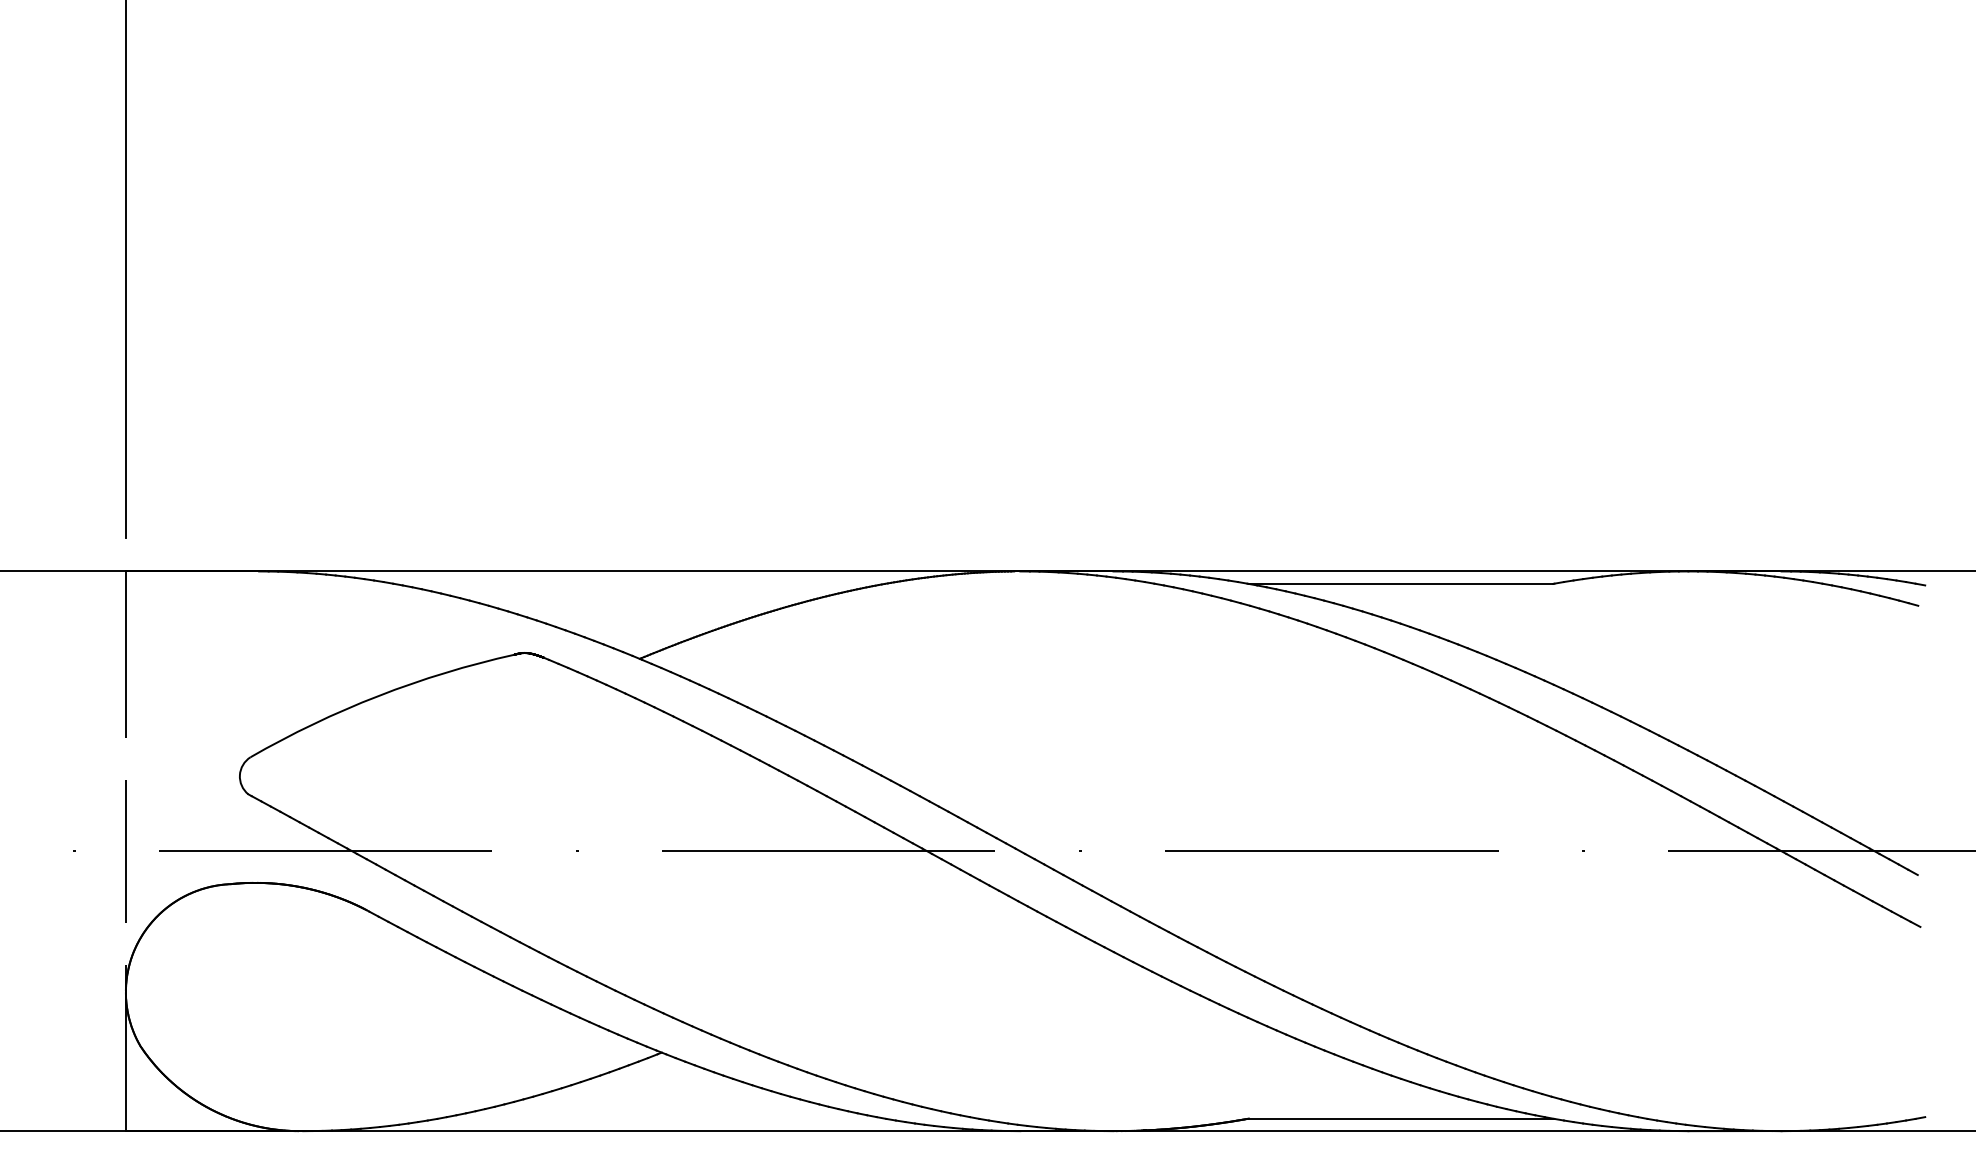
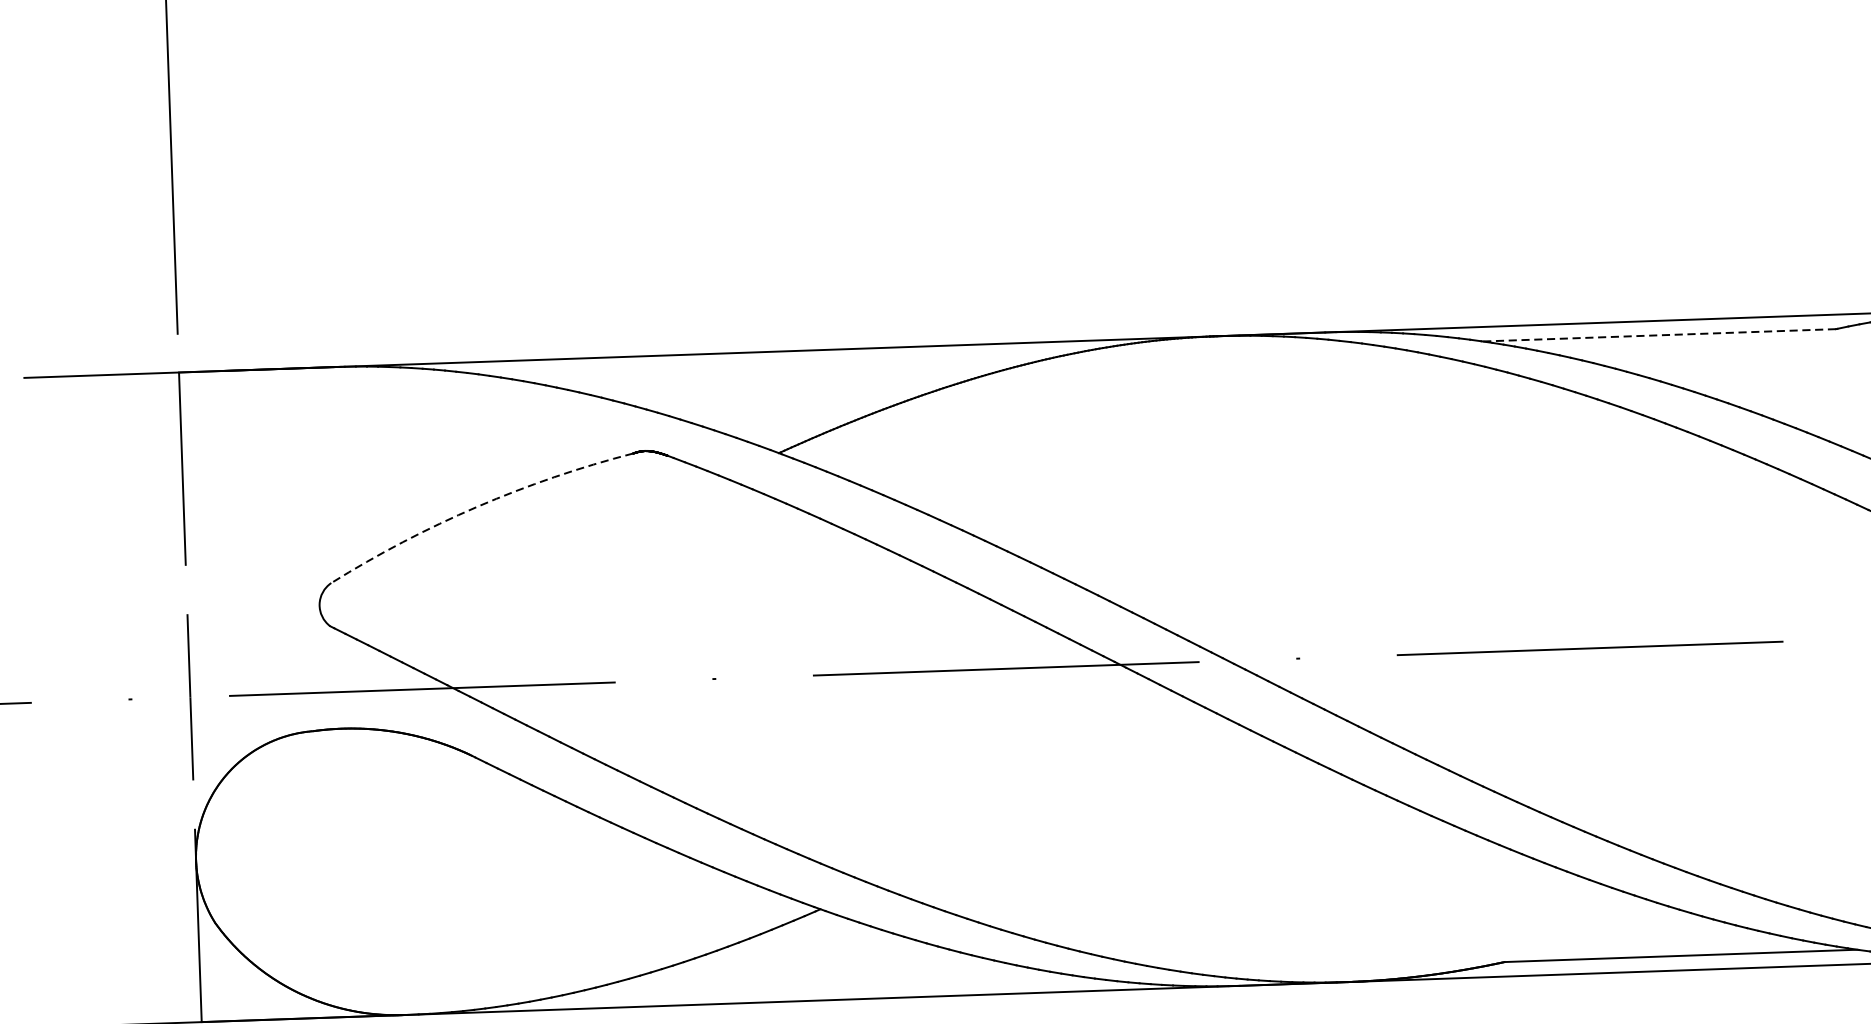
line: (1400, 583) -> (1658, 334), solid -> dashed
arc: (378, 696) -> (477, 507), solid -> dashed

